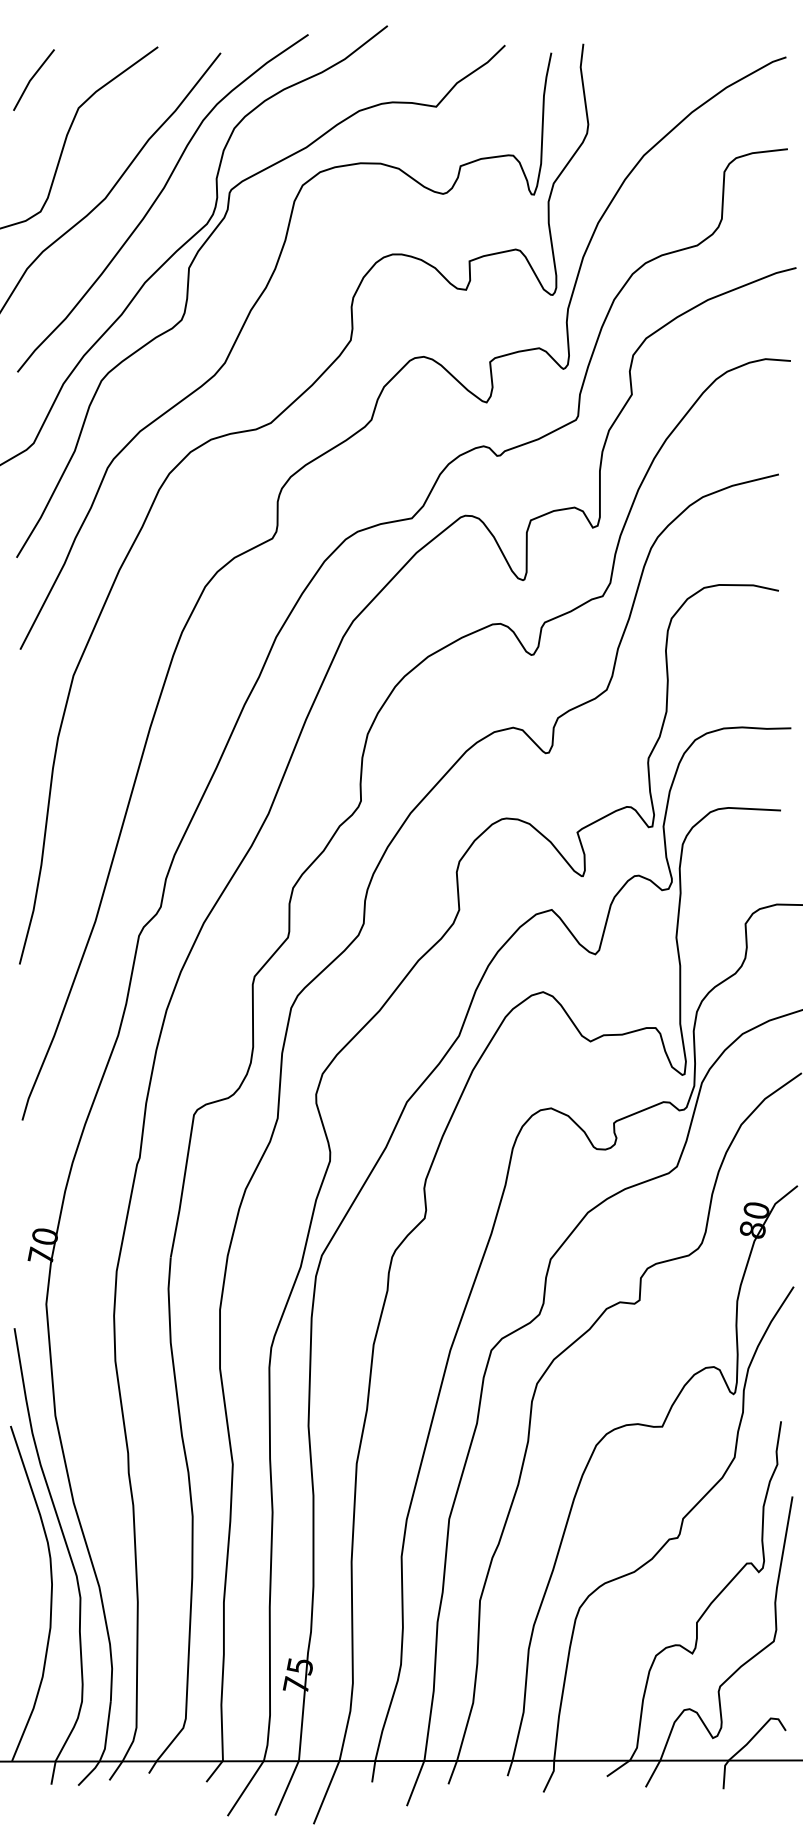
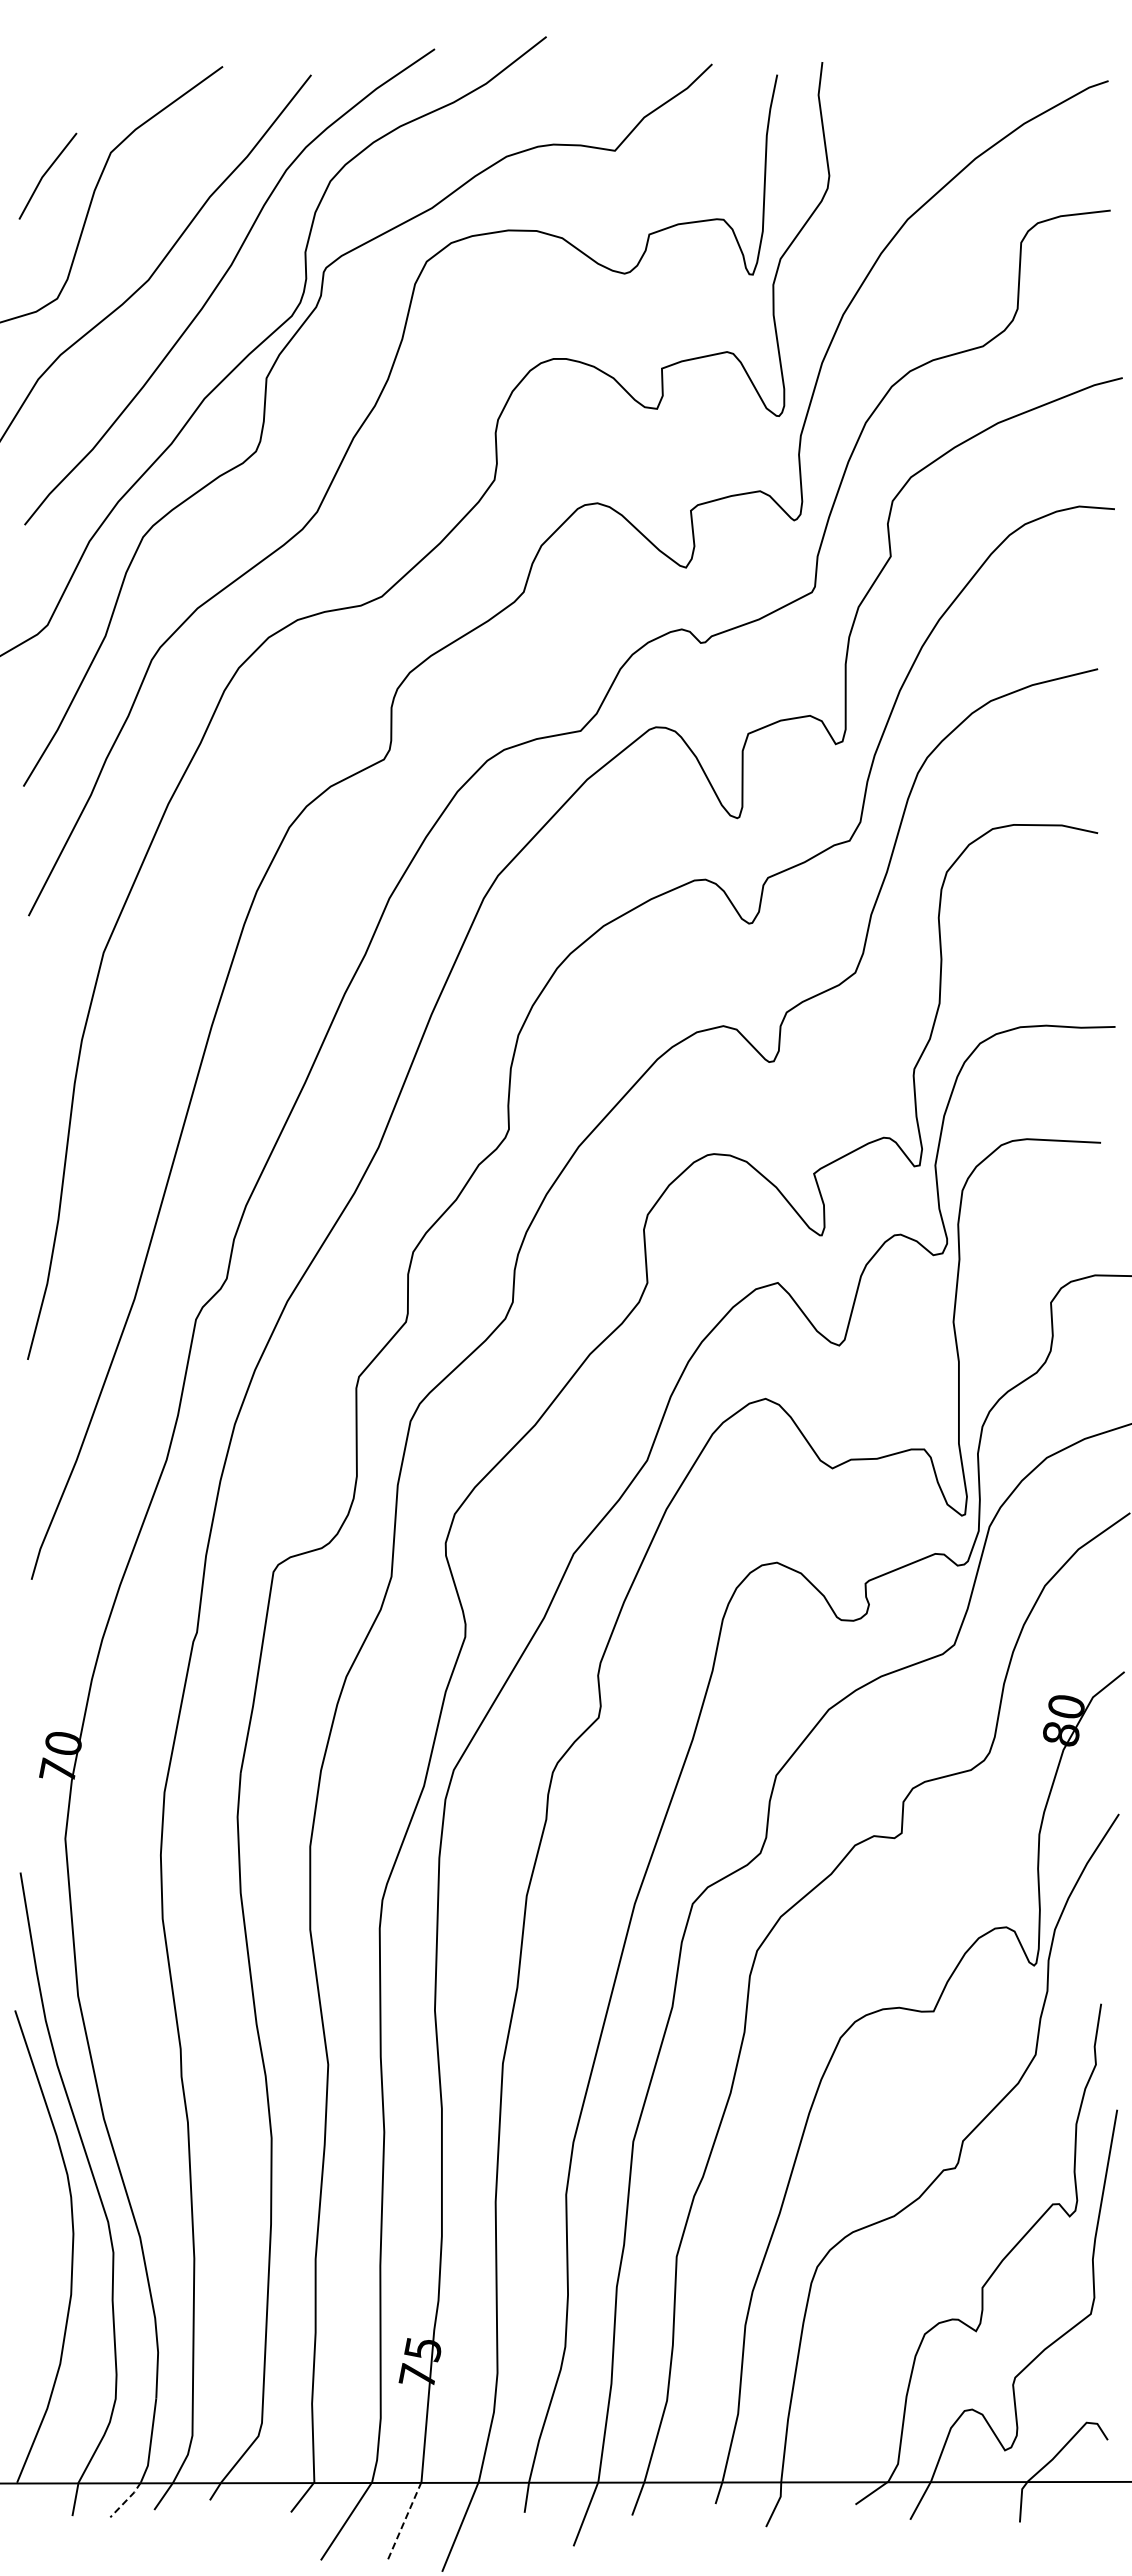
line: (32, 78) -> (46, 173), moved
line: (89, 1773) -> (126, 2500), solid -> dashed
line: (286, 1788) -> (404, 2521), solid -> dashed

